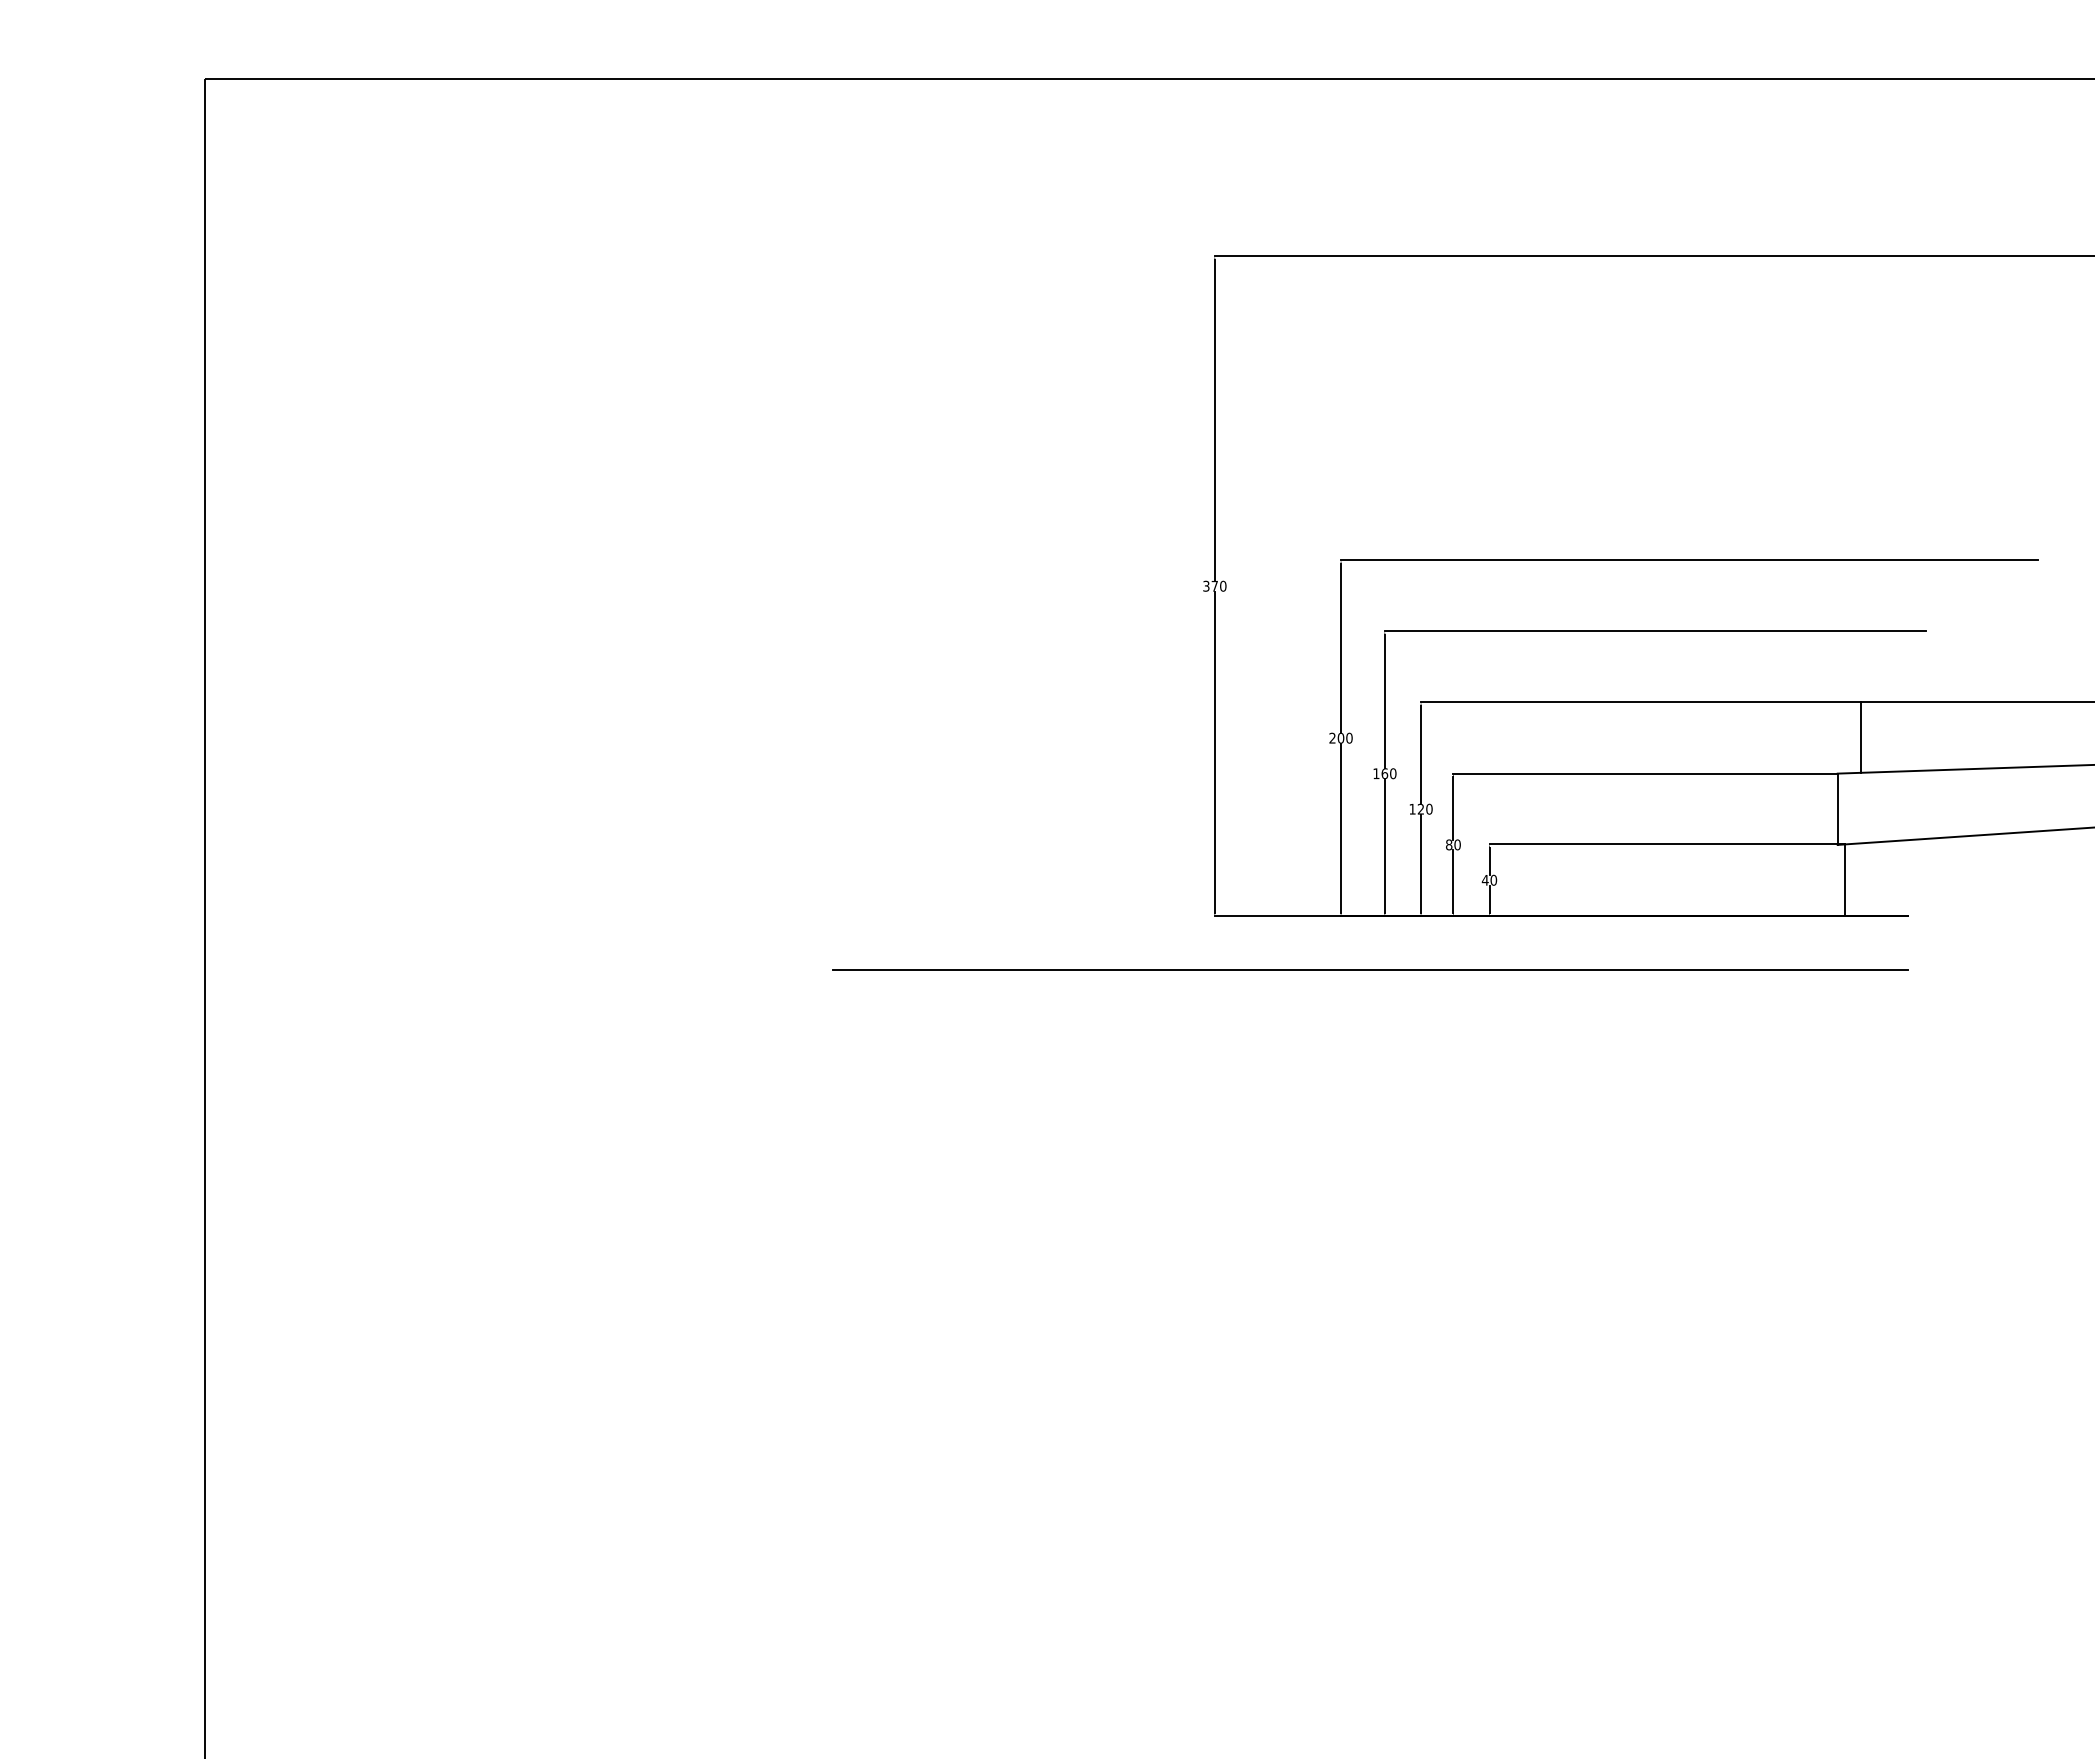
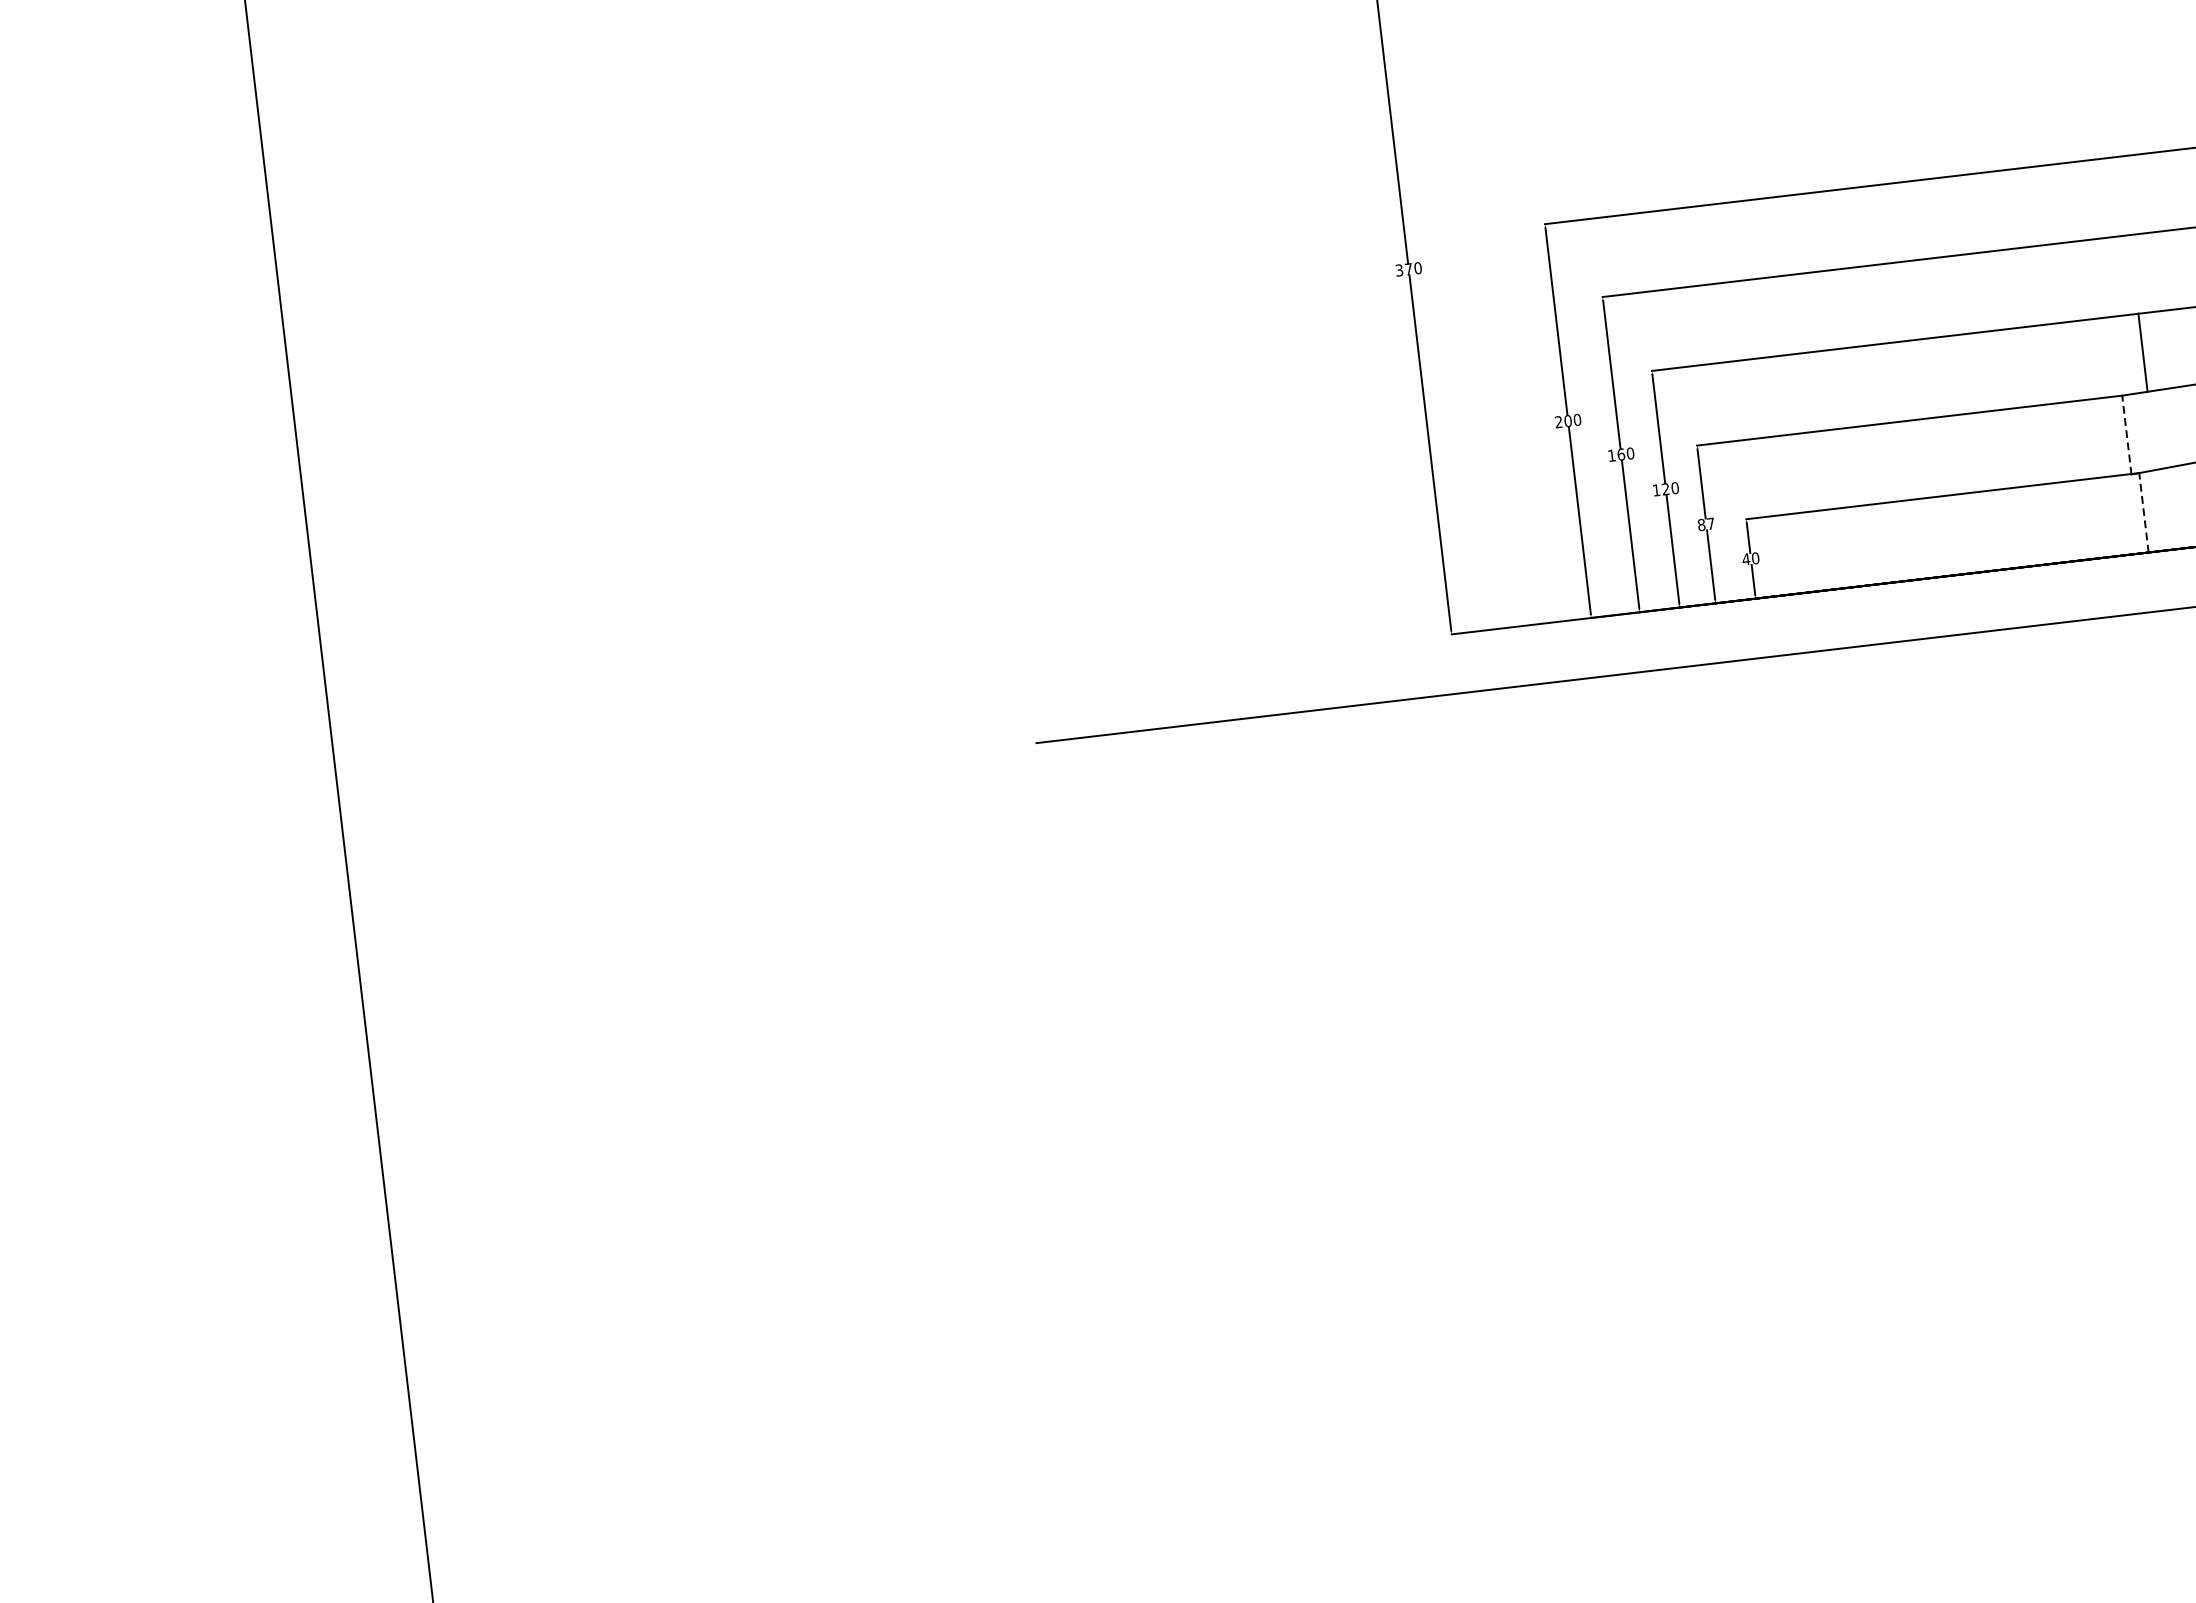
line: (1837, 809) -> (2126, 435), solid -> dashed
text: (1457, 844) -> (1710, 523), 80 -> 87
line: (1844, 880) -> (2143, 513), solid -> dashed

